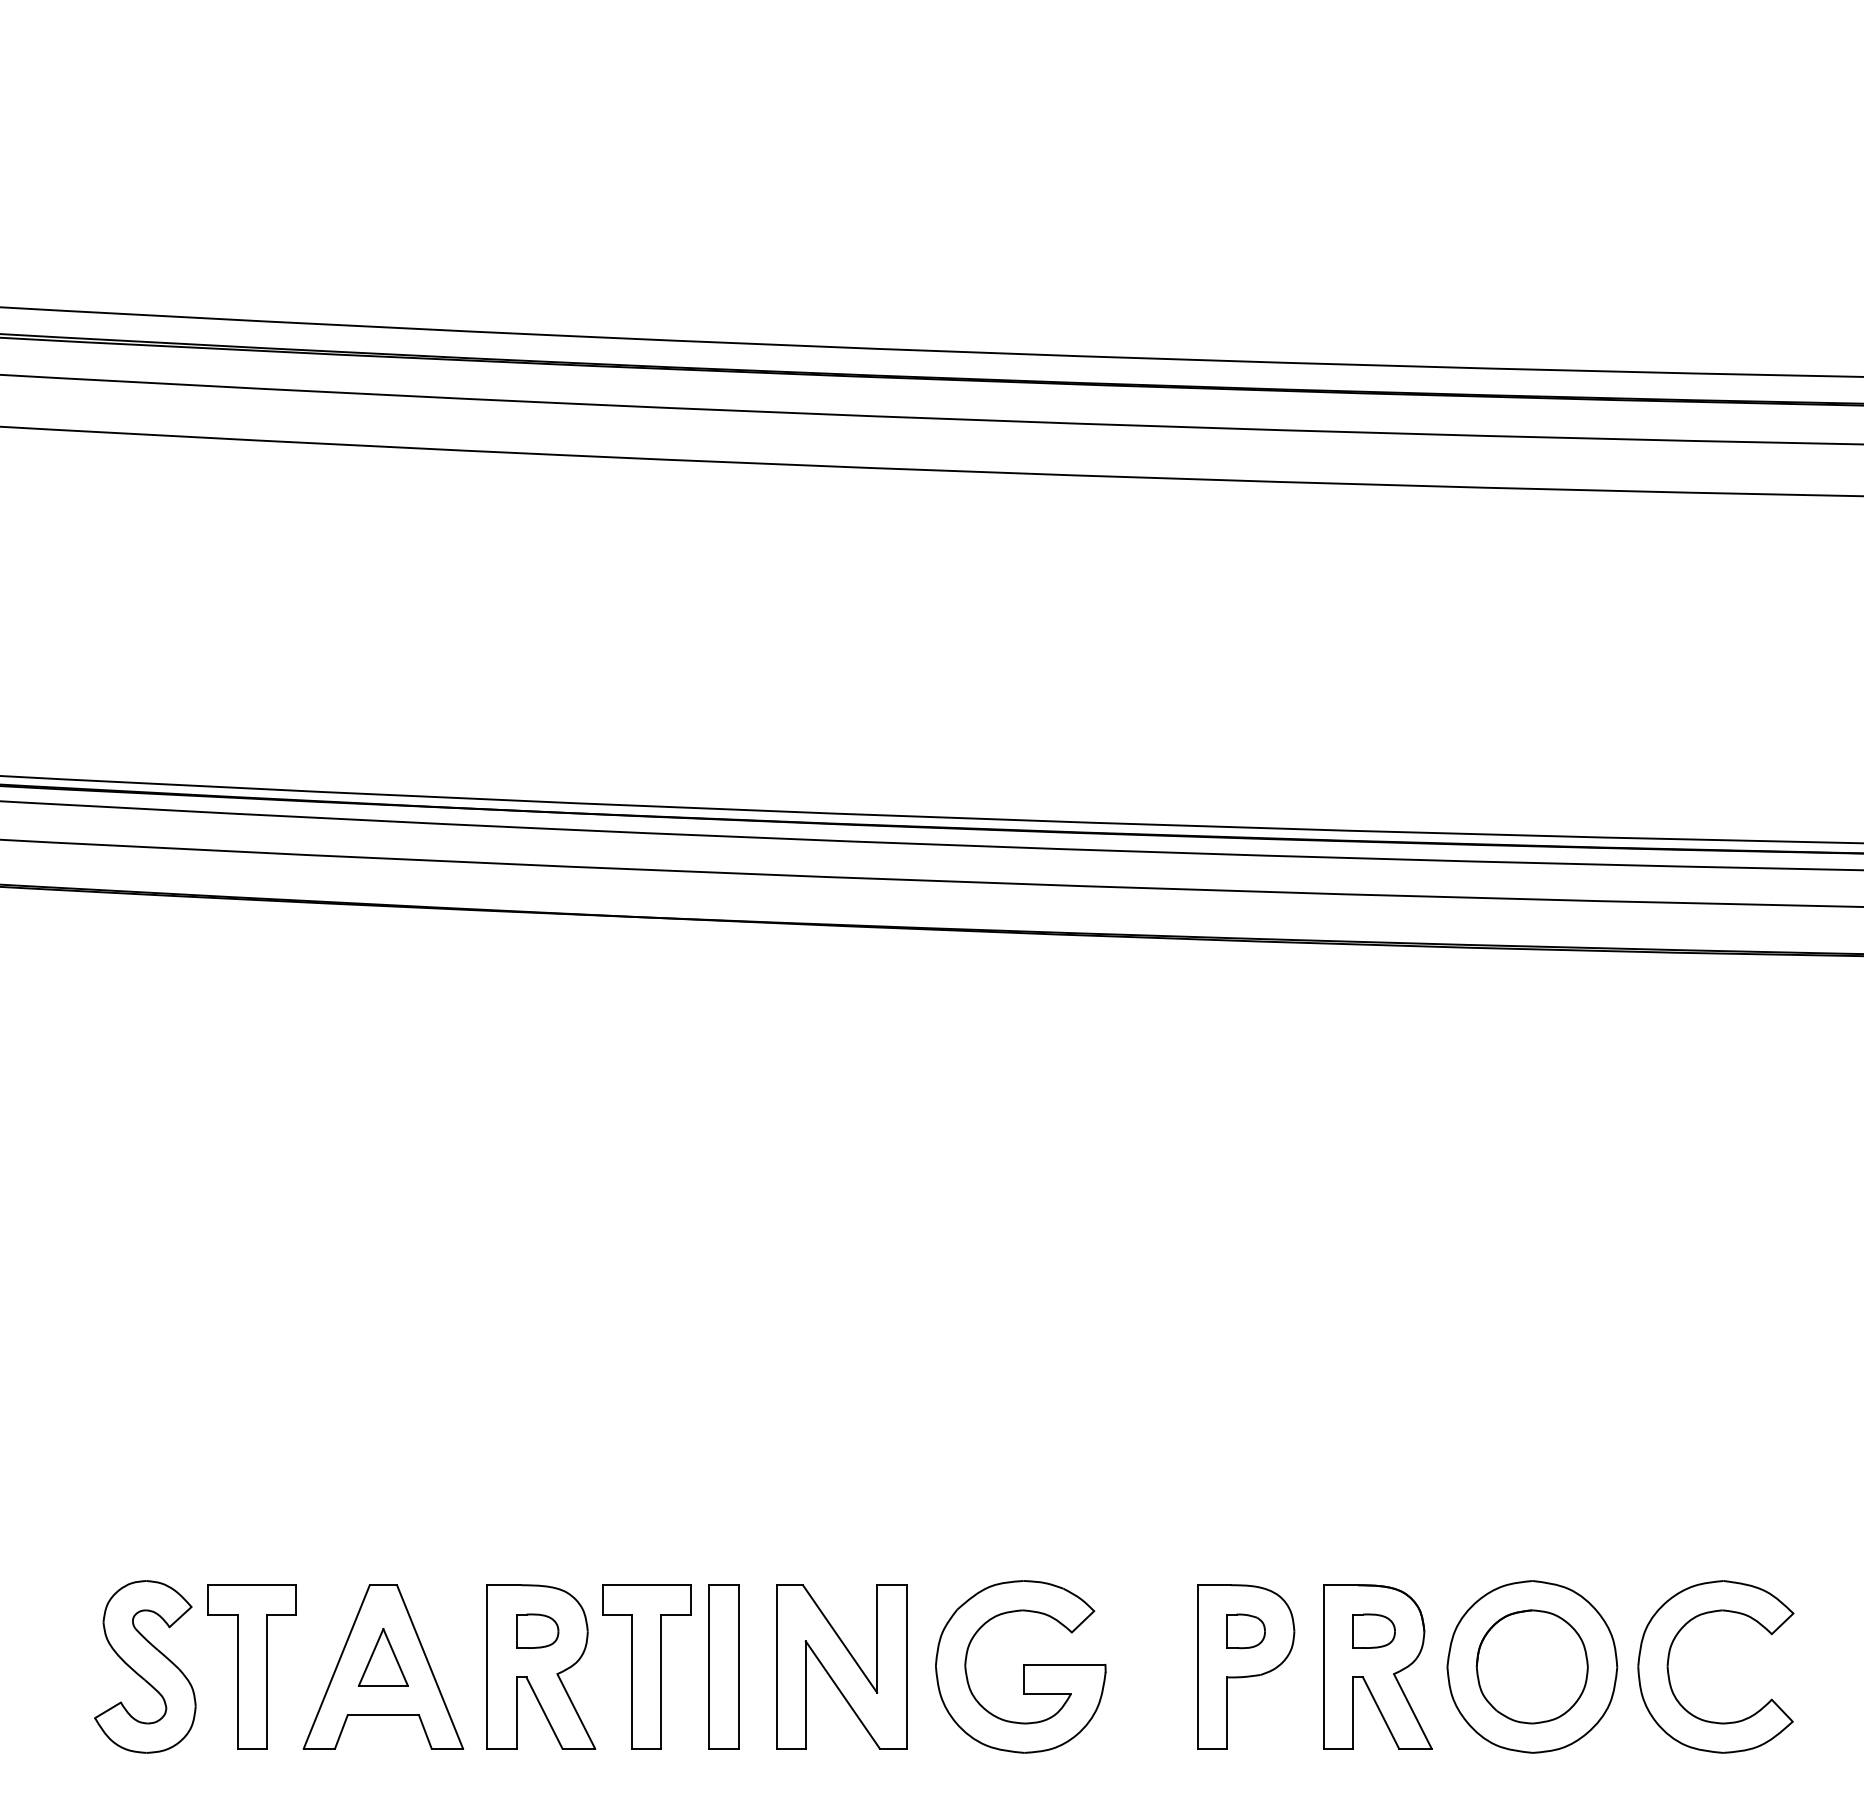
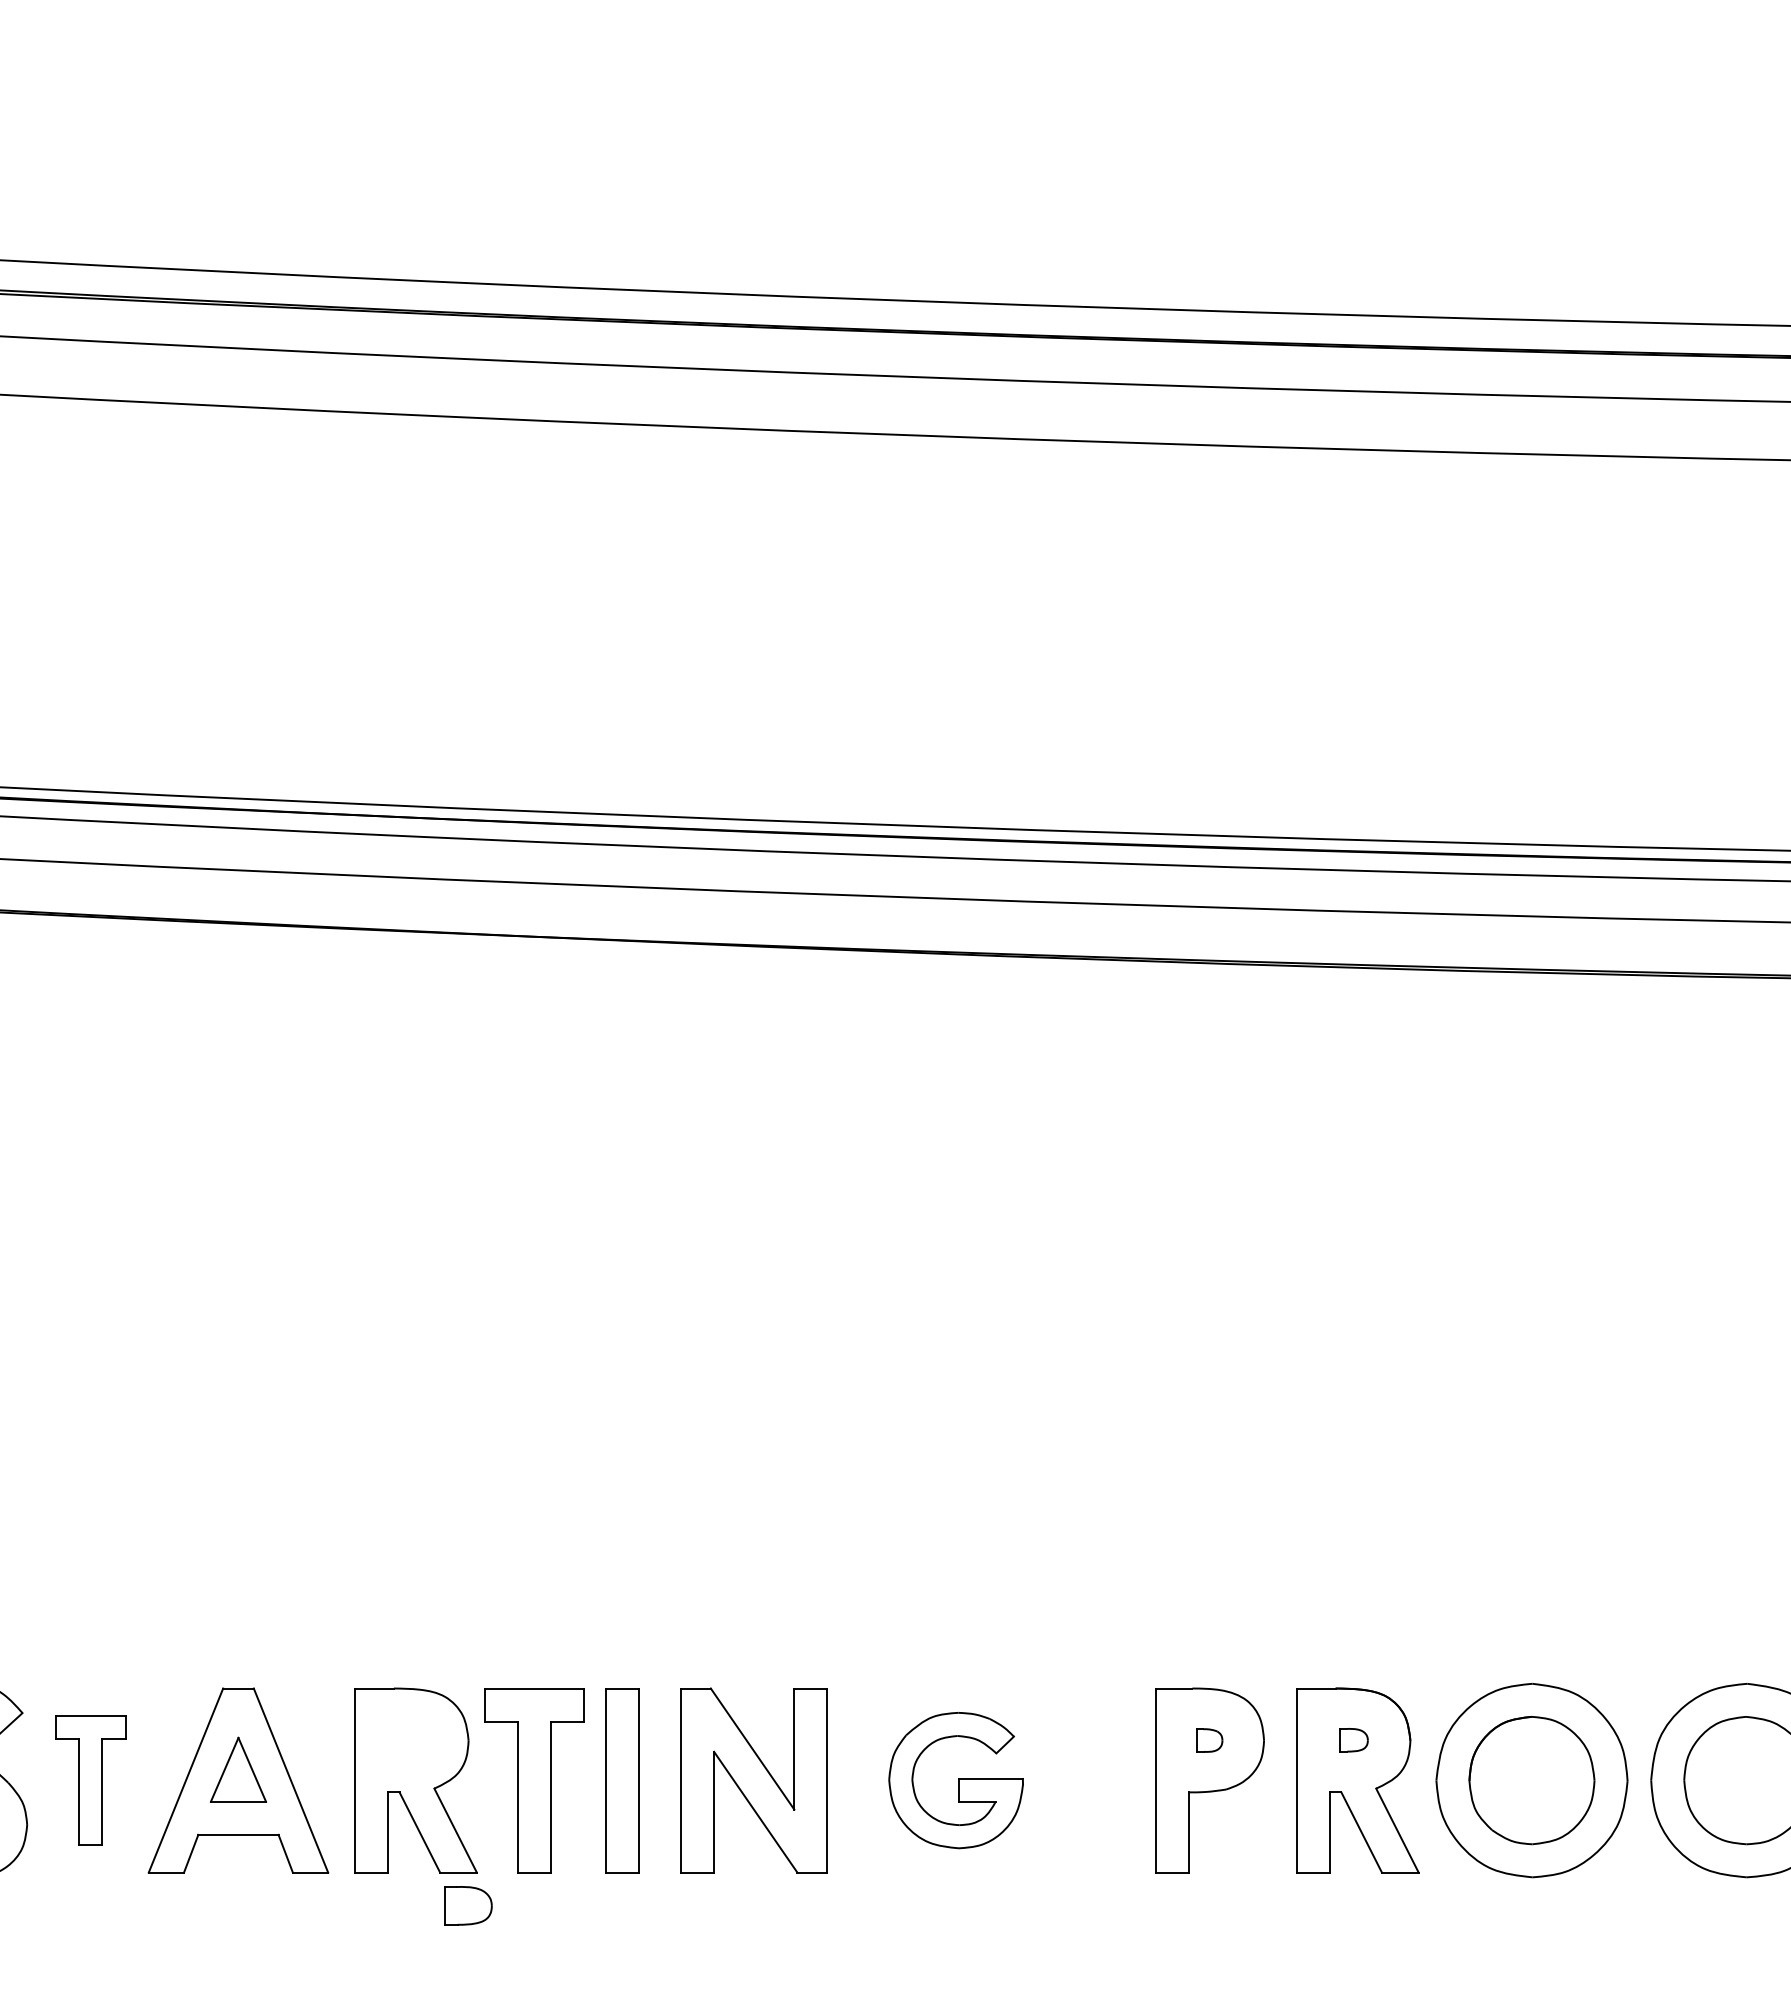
part: (537, 1630) -> (468, 1905), moved
part: (1373, 1630) -> (1353, 1739), size x0.6
part: (1245, 1631) -> (1209, 1740), size x0.6
part: (251, 1666) -> (89, 1780), size x0.7
part: (1020, 1666) -> (955, 1780), size x0.7

